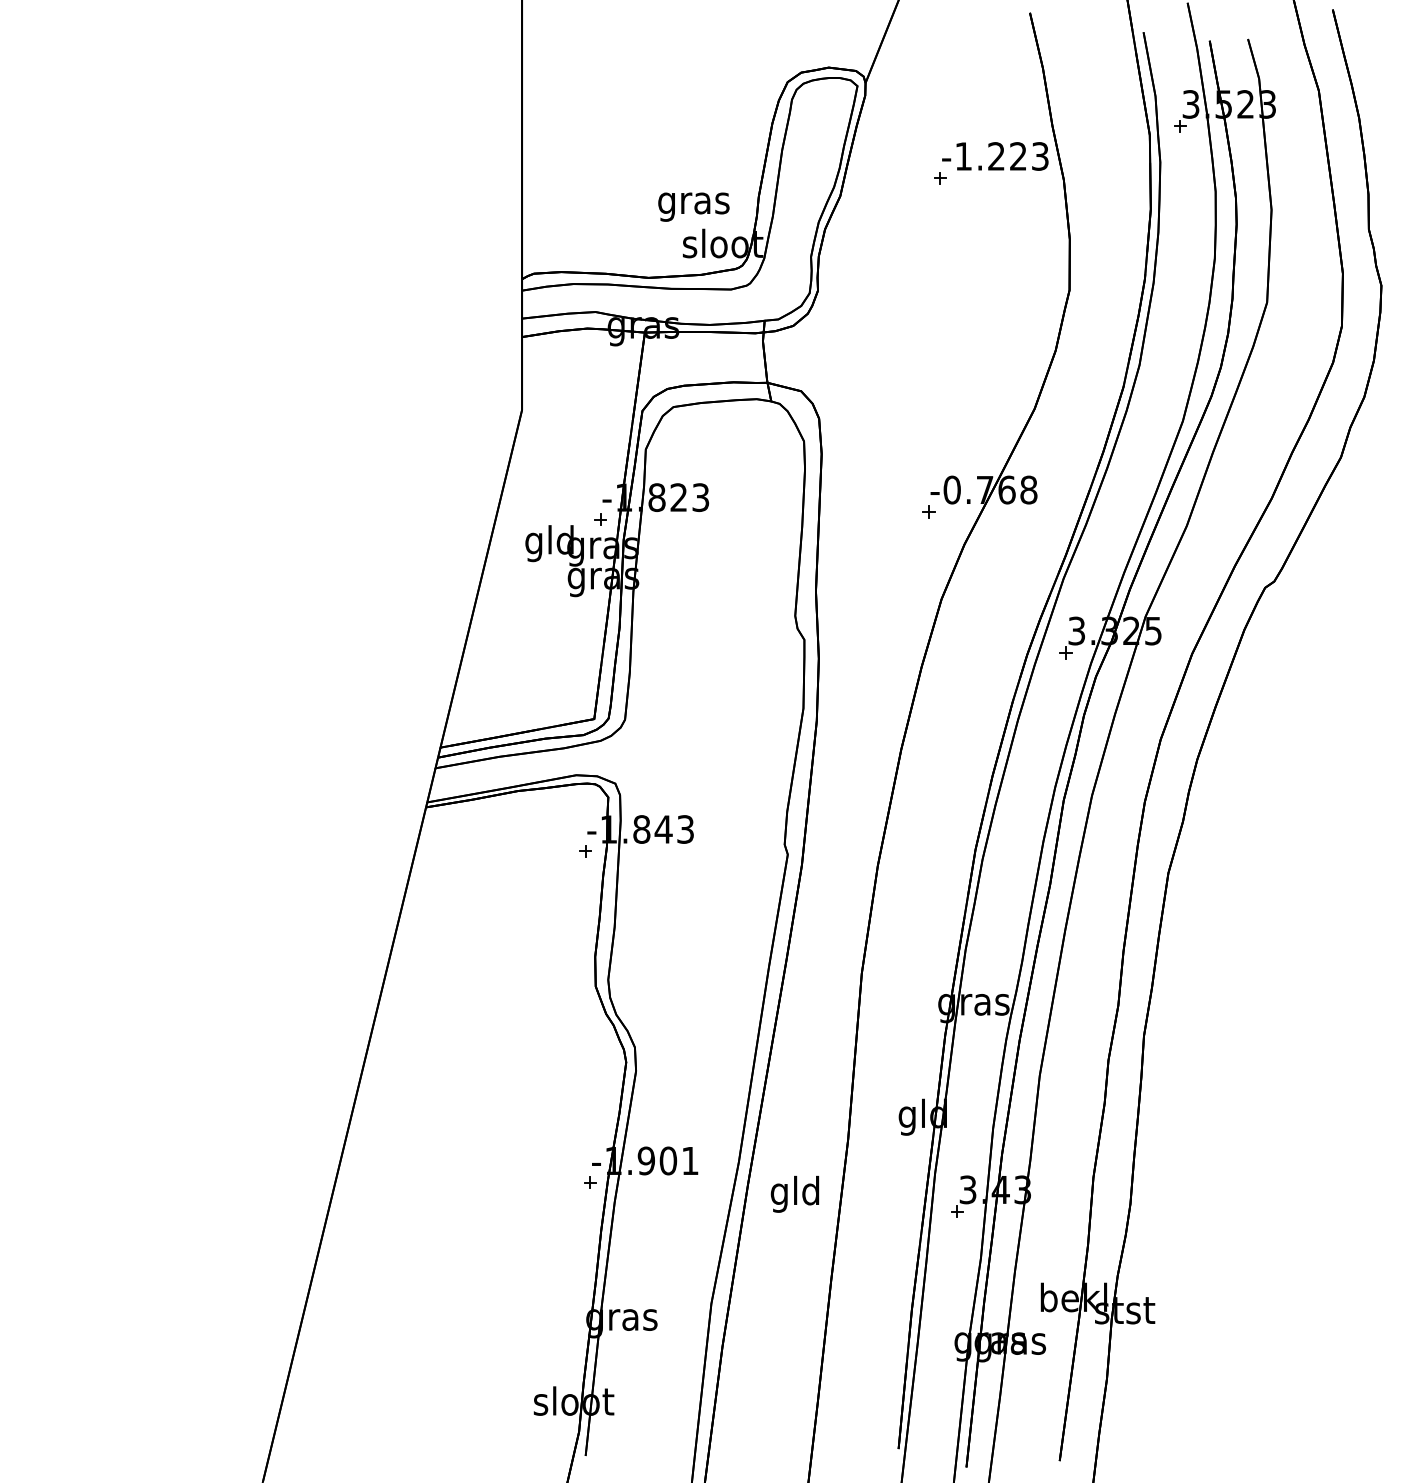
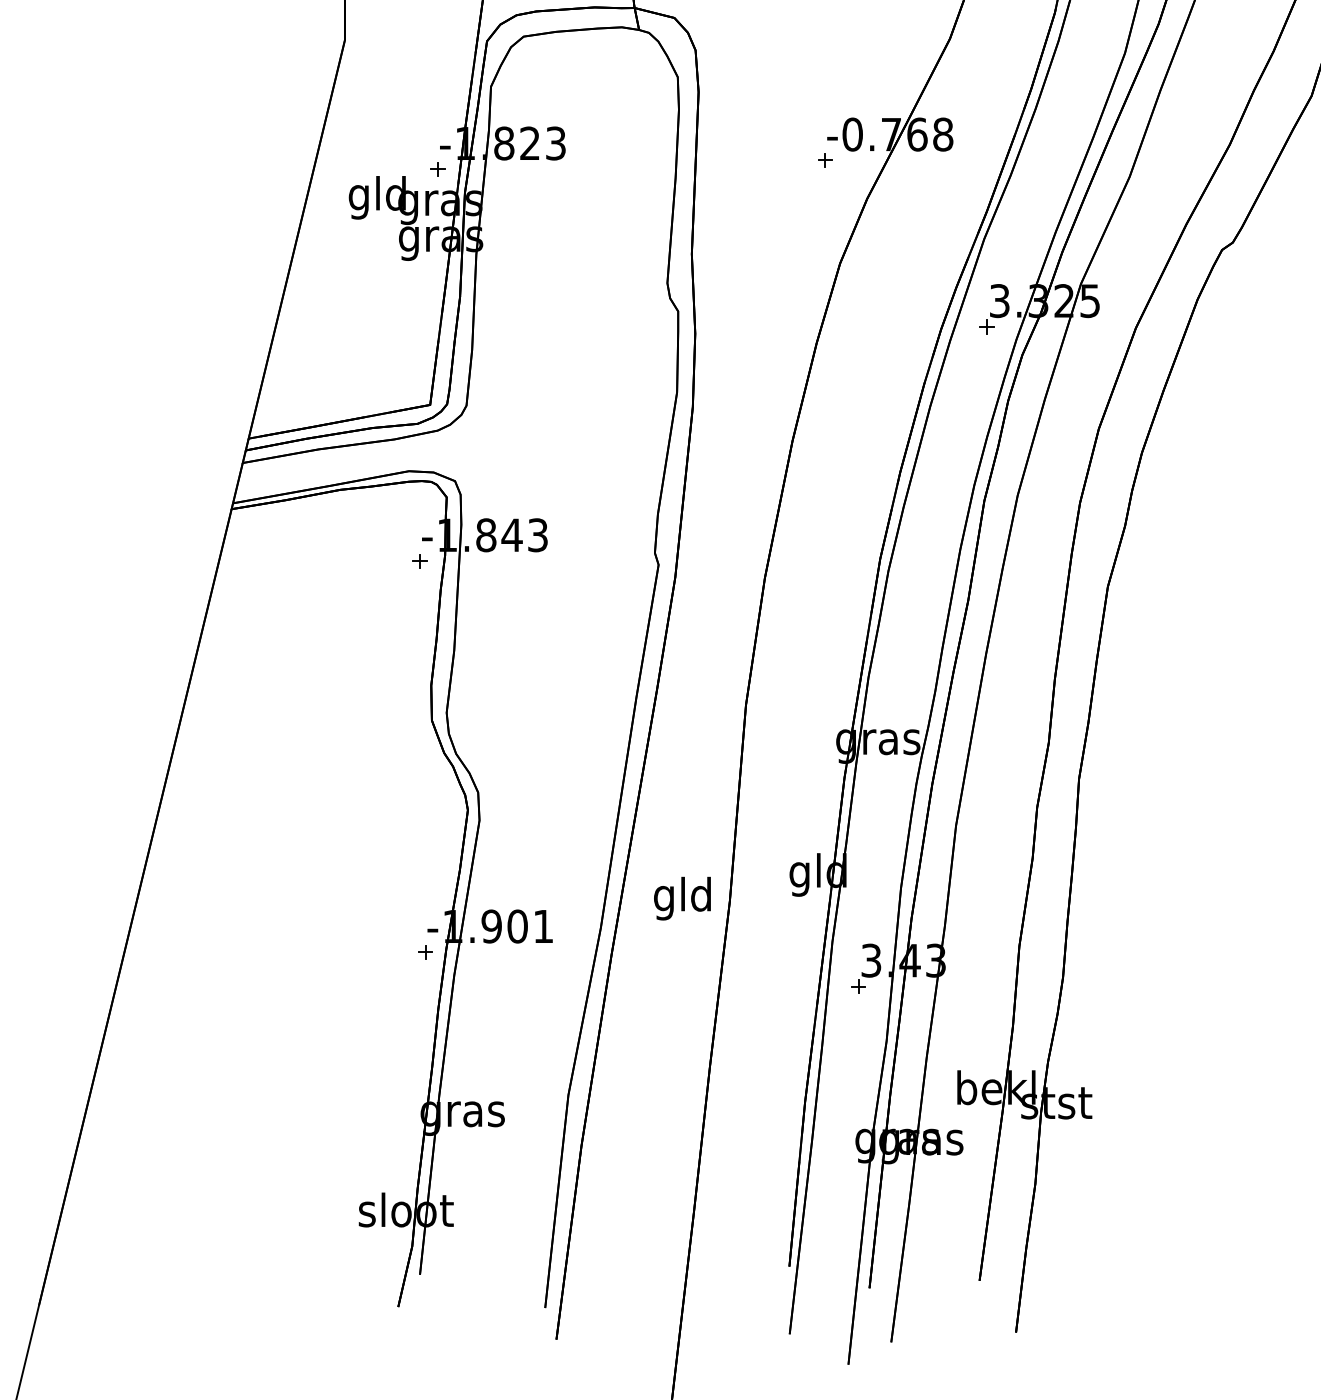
text: (794, 1194) -> (681, 898), moved

